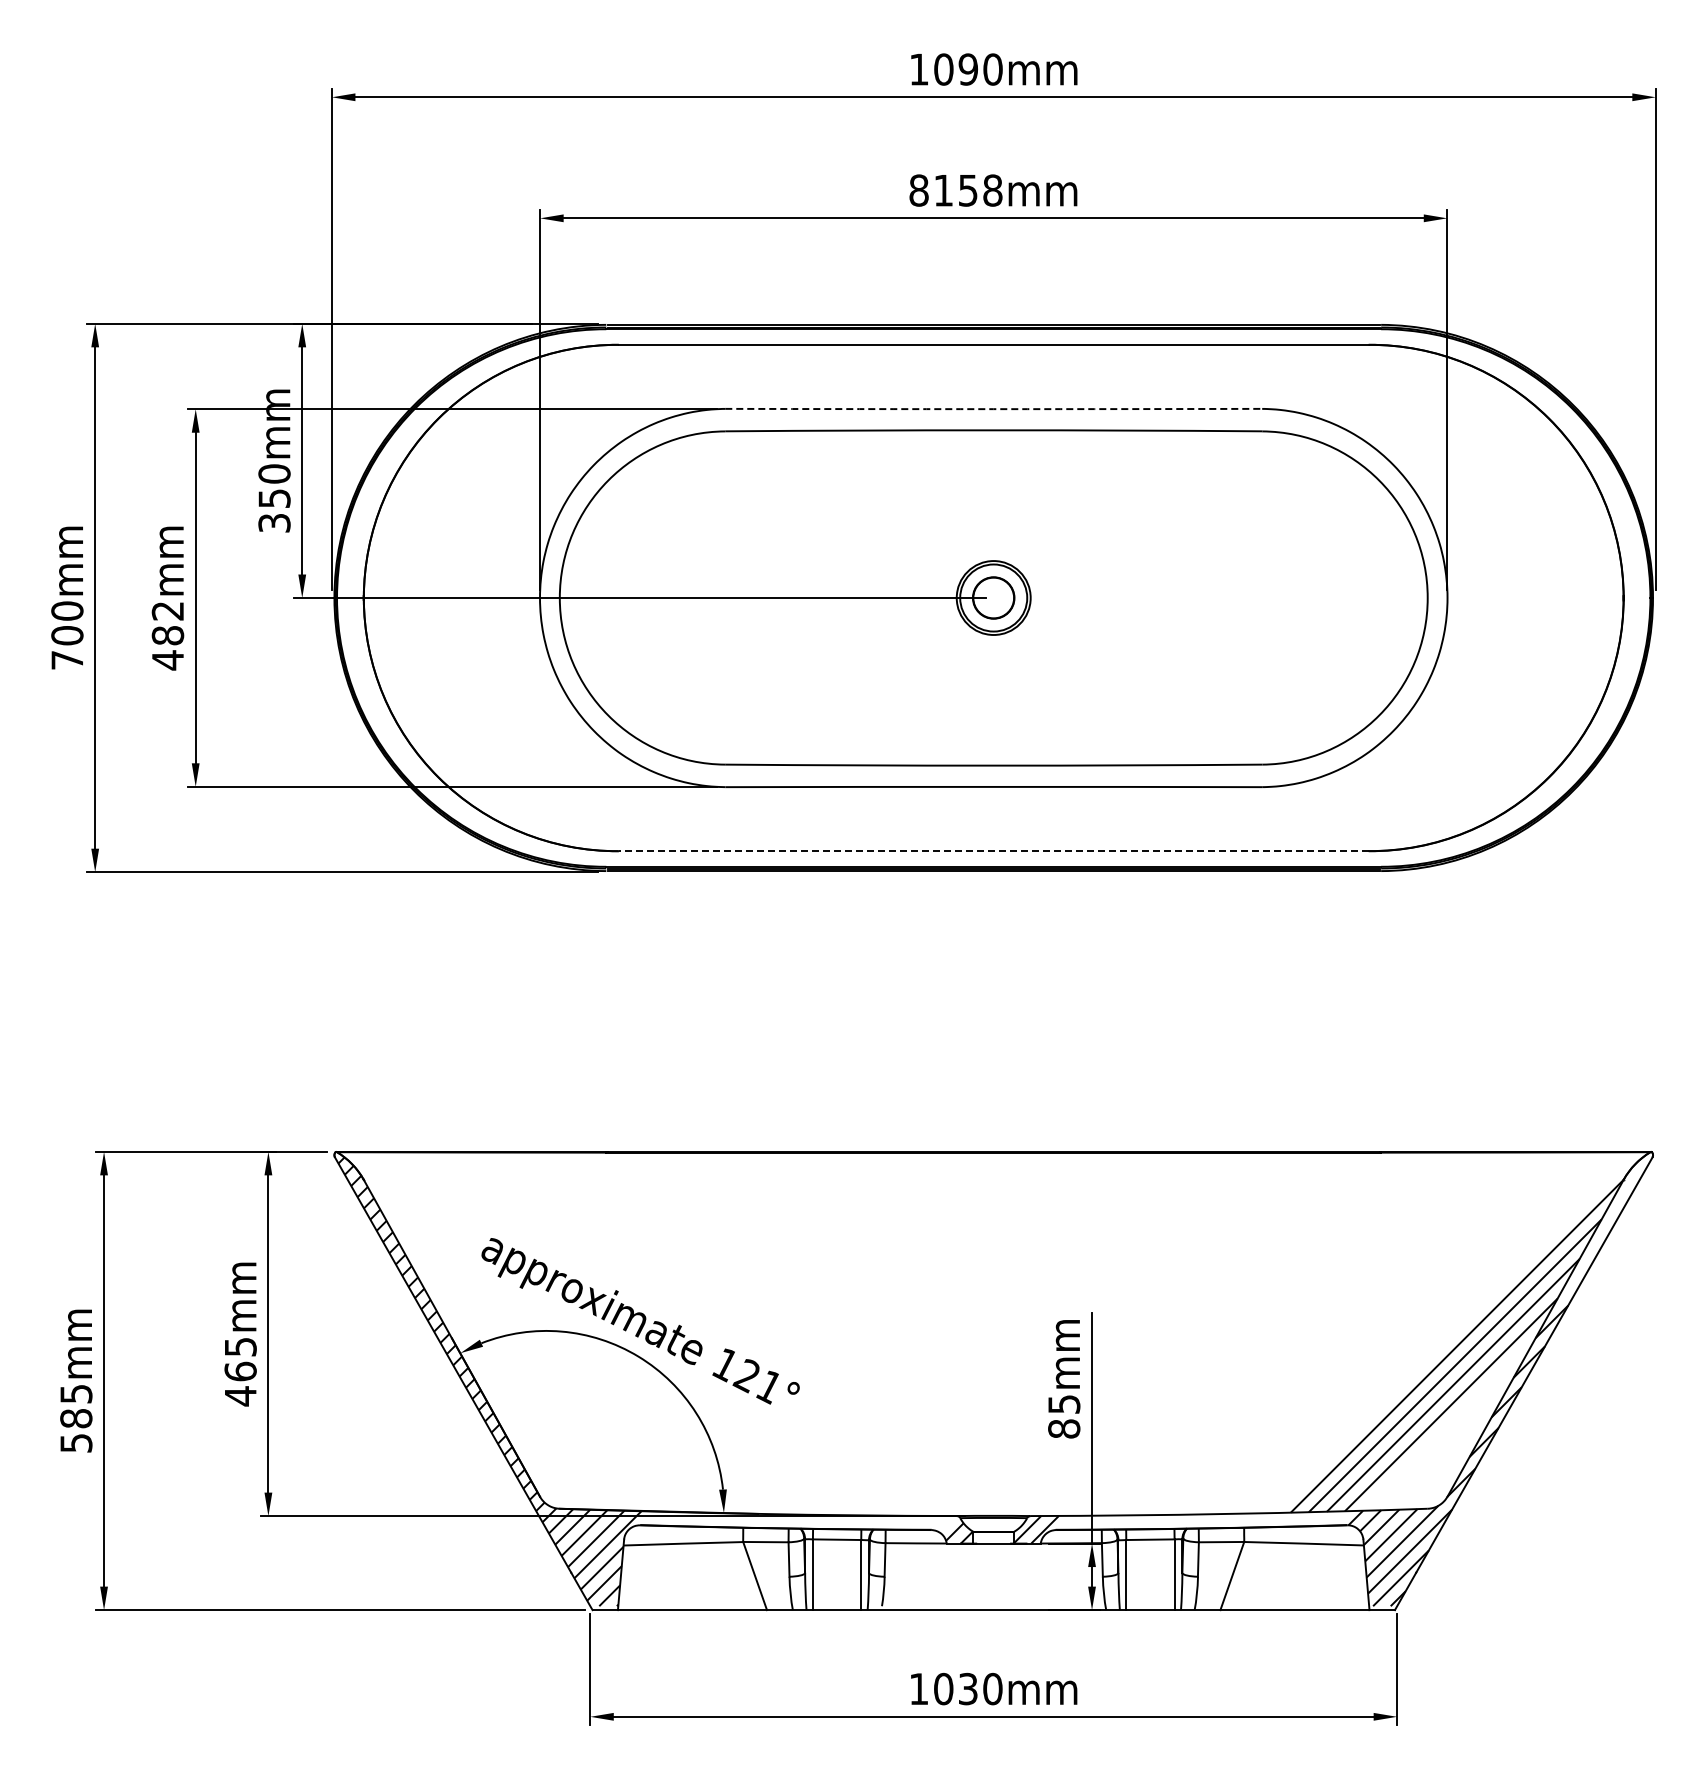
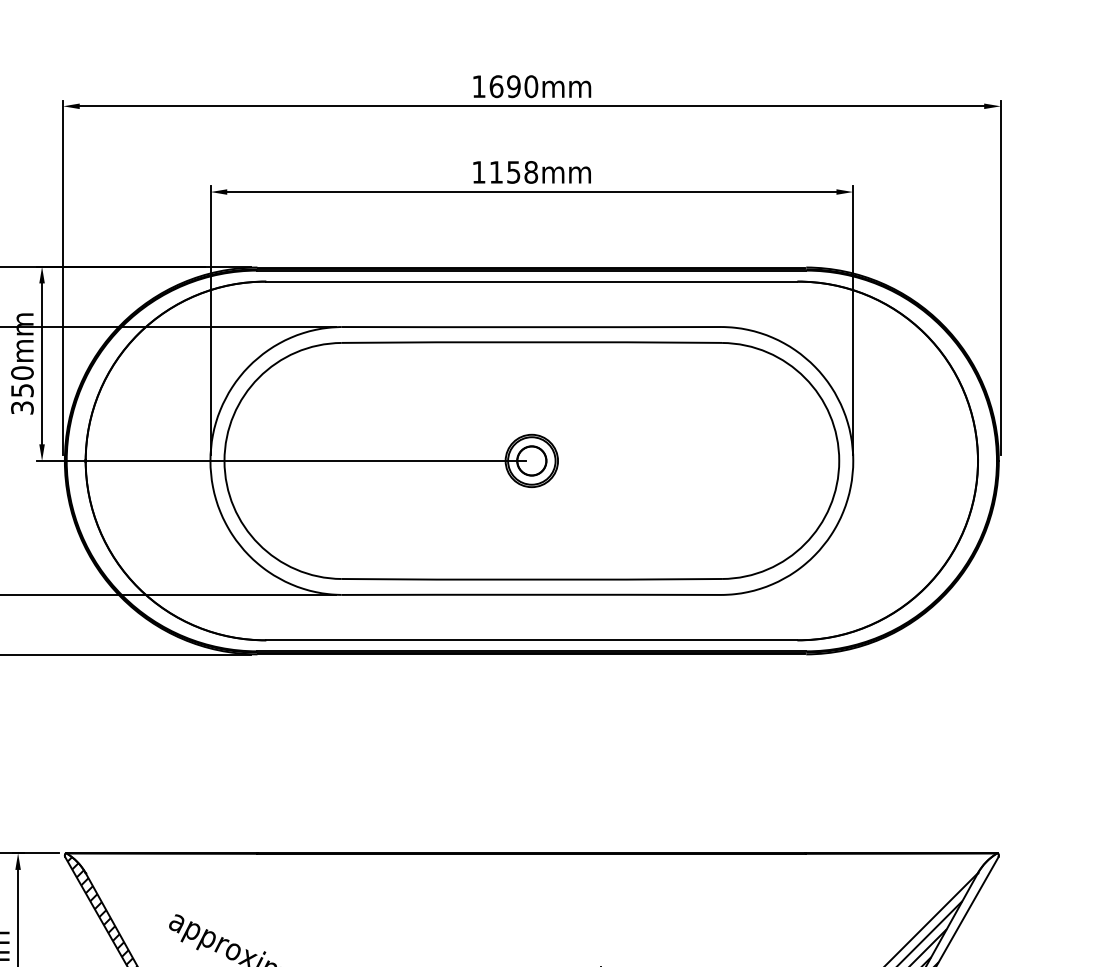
text: (943, 69) -> (496, 86), 1090mm -> 1690mm
text: (918, 190) -> (478, 172), 8158mm -> 1158mm
arc: (993, 409) -> (531, 327), dashed -> solid
line: (993, 851) -> (531, 640), dashed -> solid

